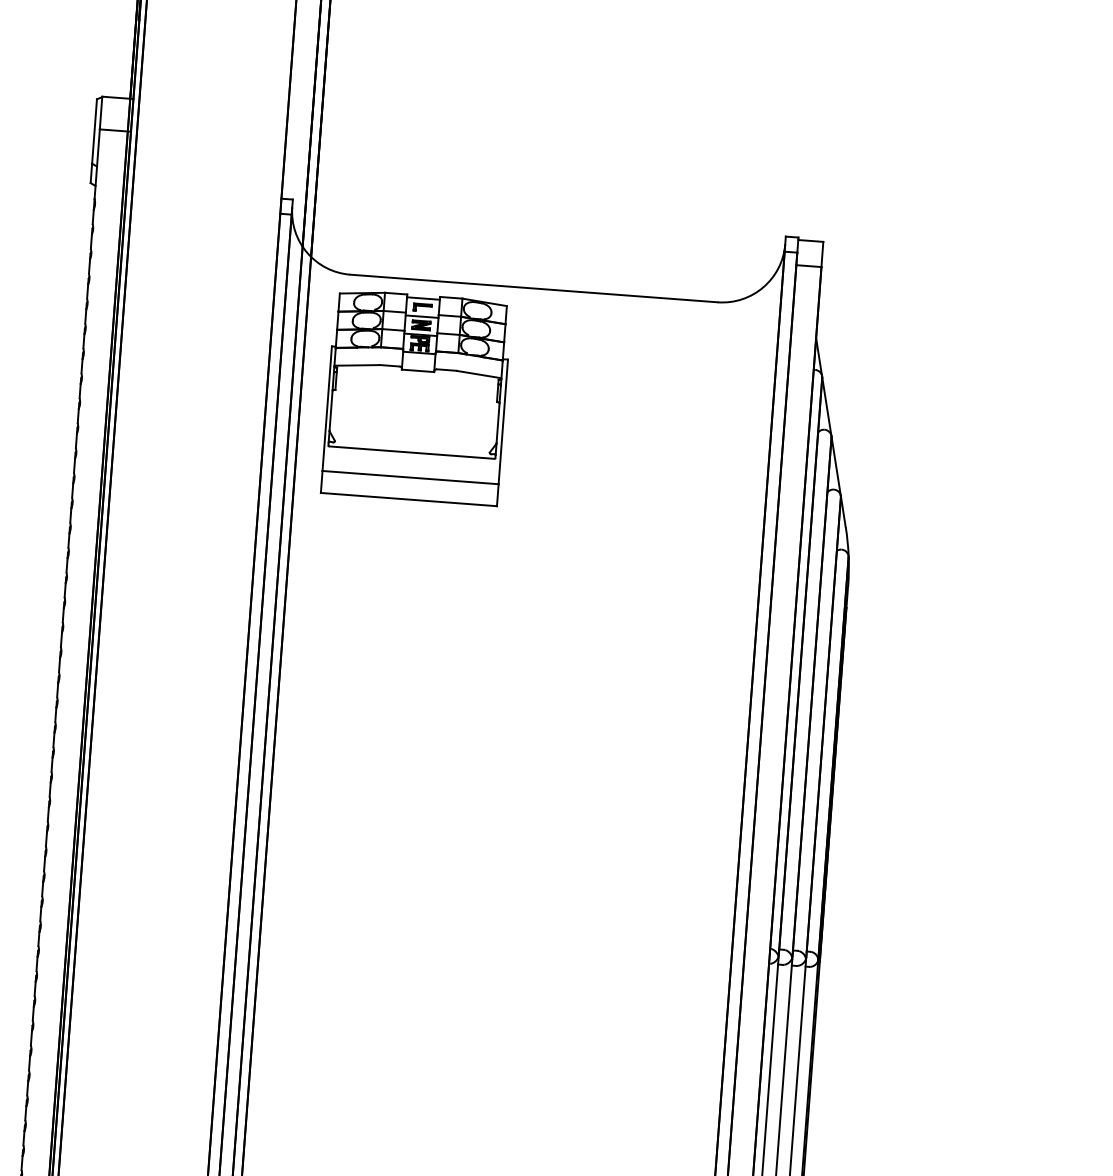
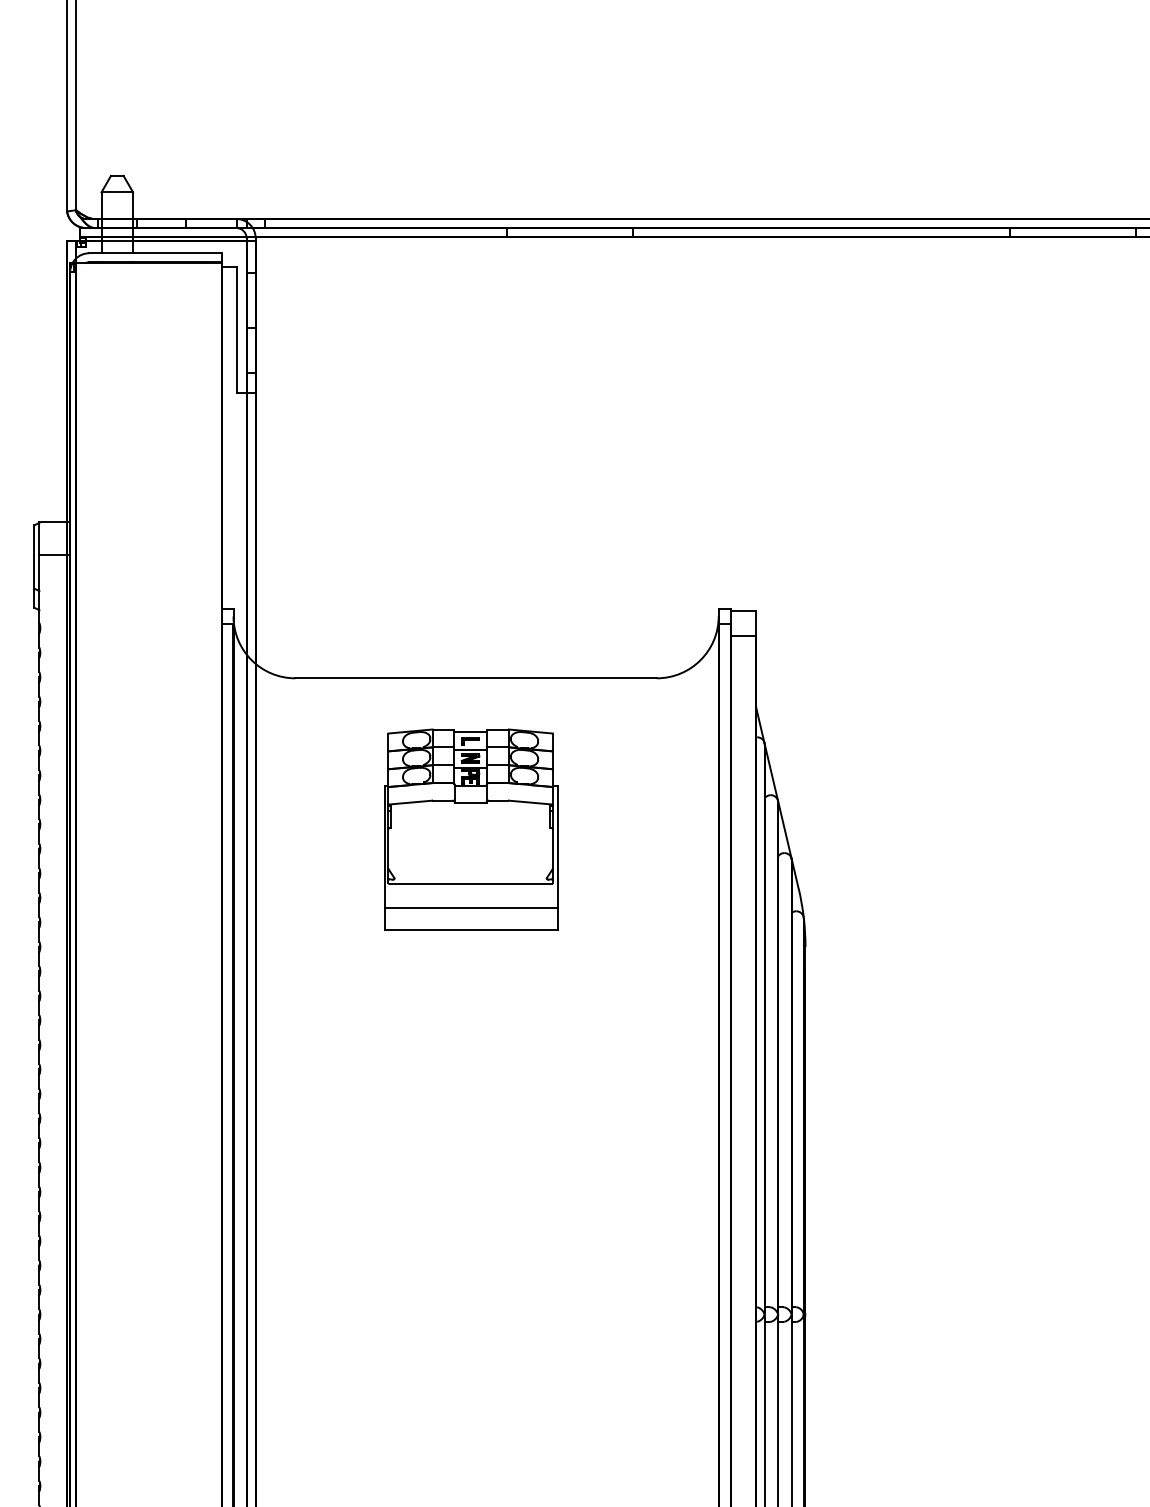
part: (416, 397) -> (471, 829), moved

